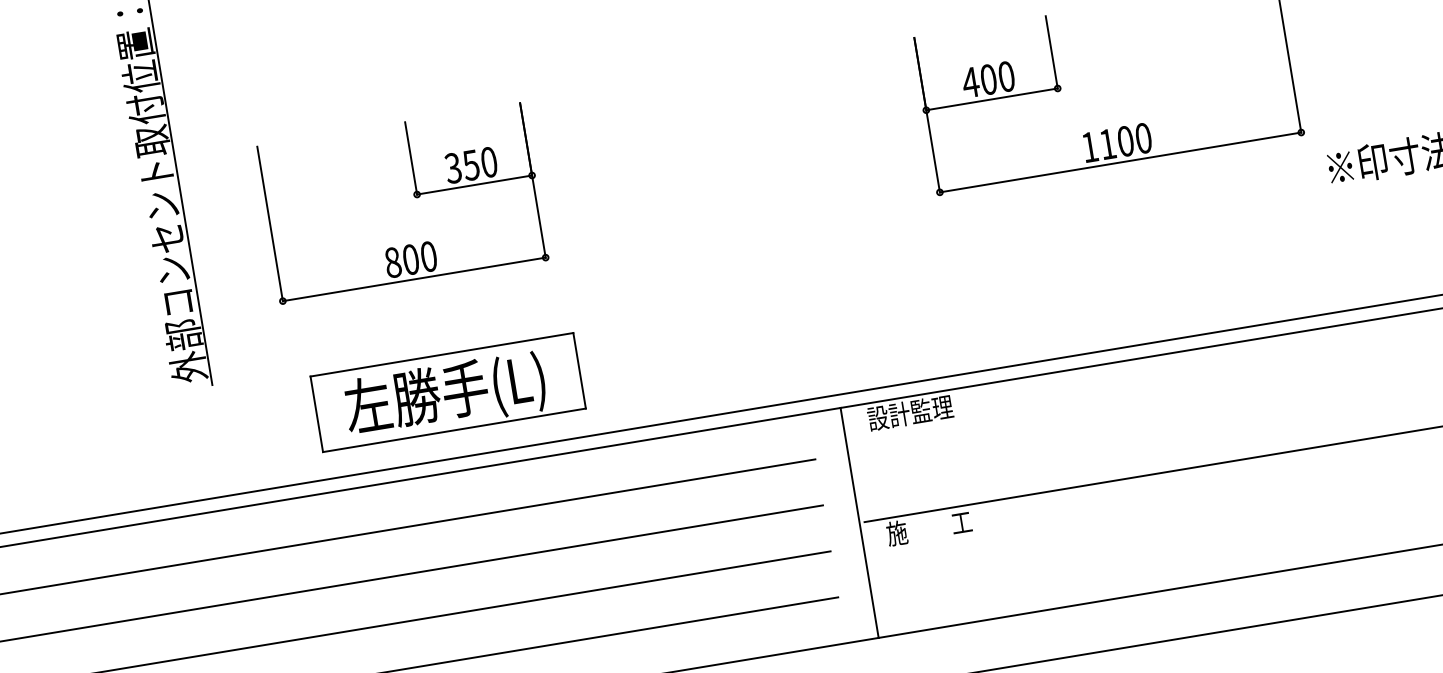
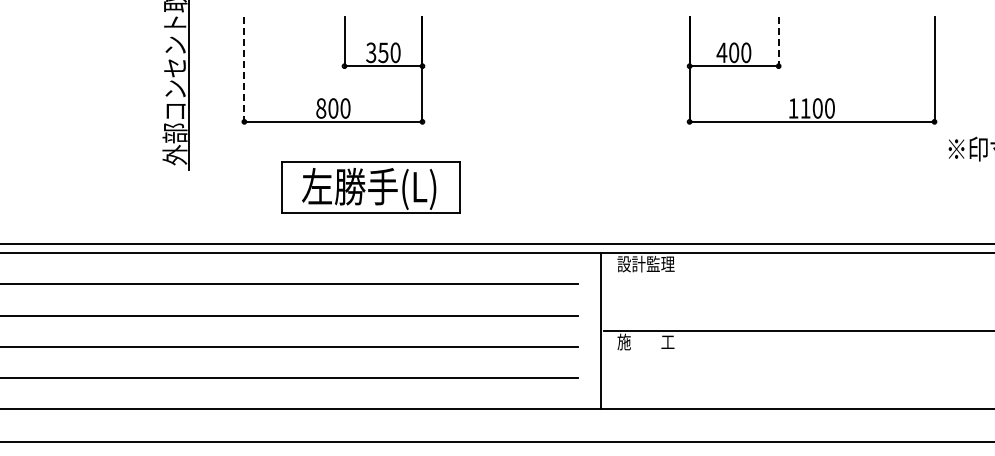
line: (1051, 52) -> (778, 41), solid -> dashed
line: (270, 225) -> (244, 70), solid -> dashed
part: (446, 393) -> (370, 187), moved

